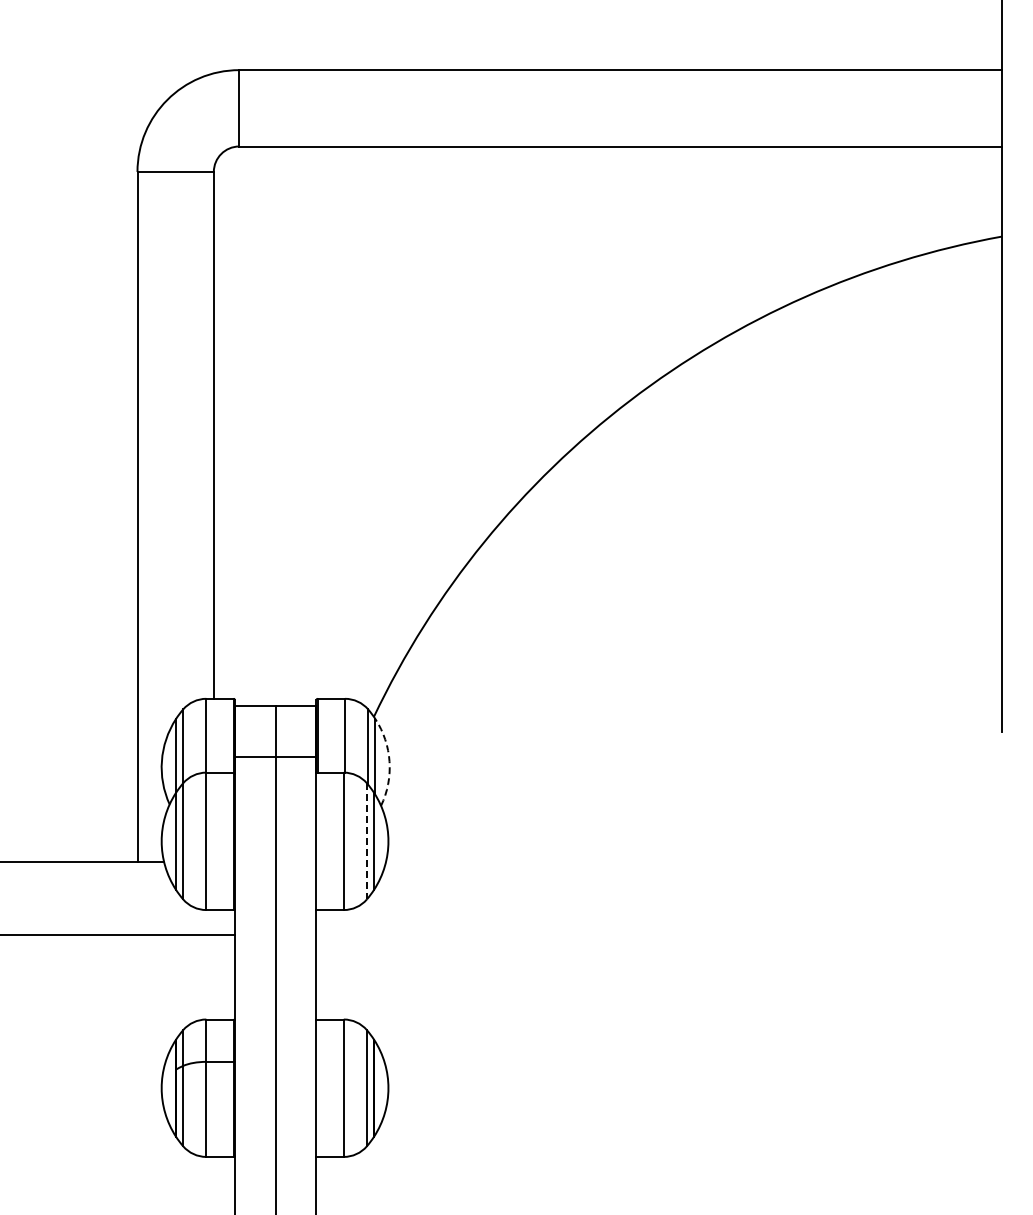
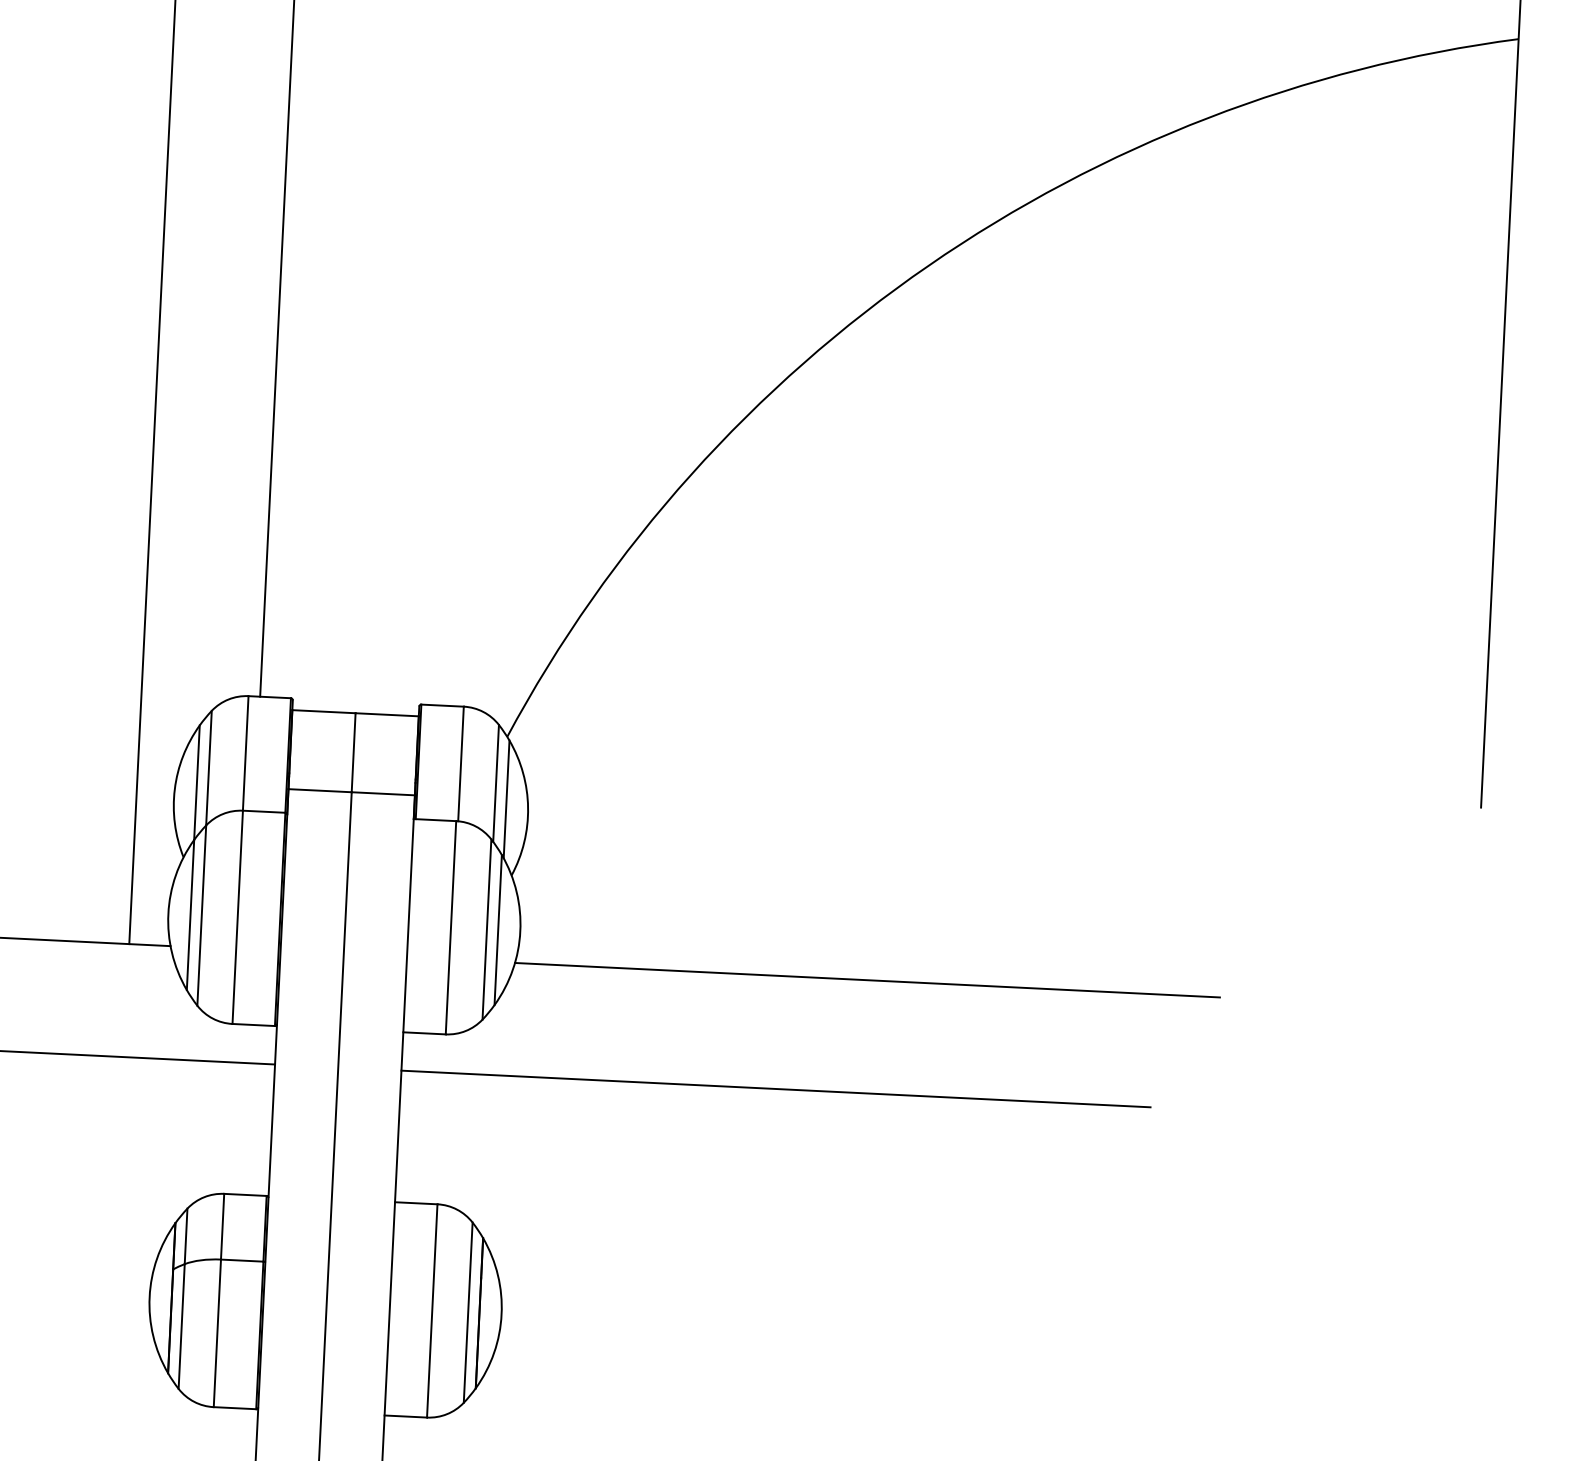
arc: (389, 761) -> (528, 807), dashed -> solid
line: (366, 841) -> (486, 929), dashed -> solid
line: (613, 861) -> (868, 979), added
line: (557, 934) -> (775, 1088), added

